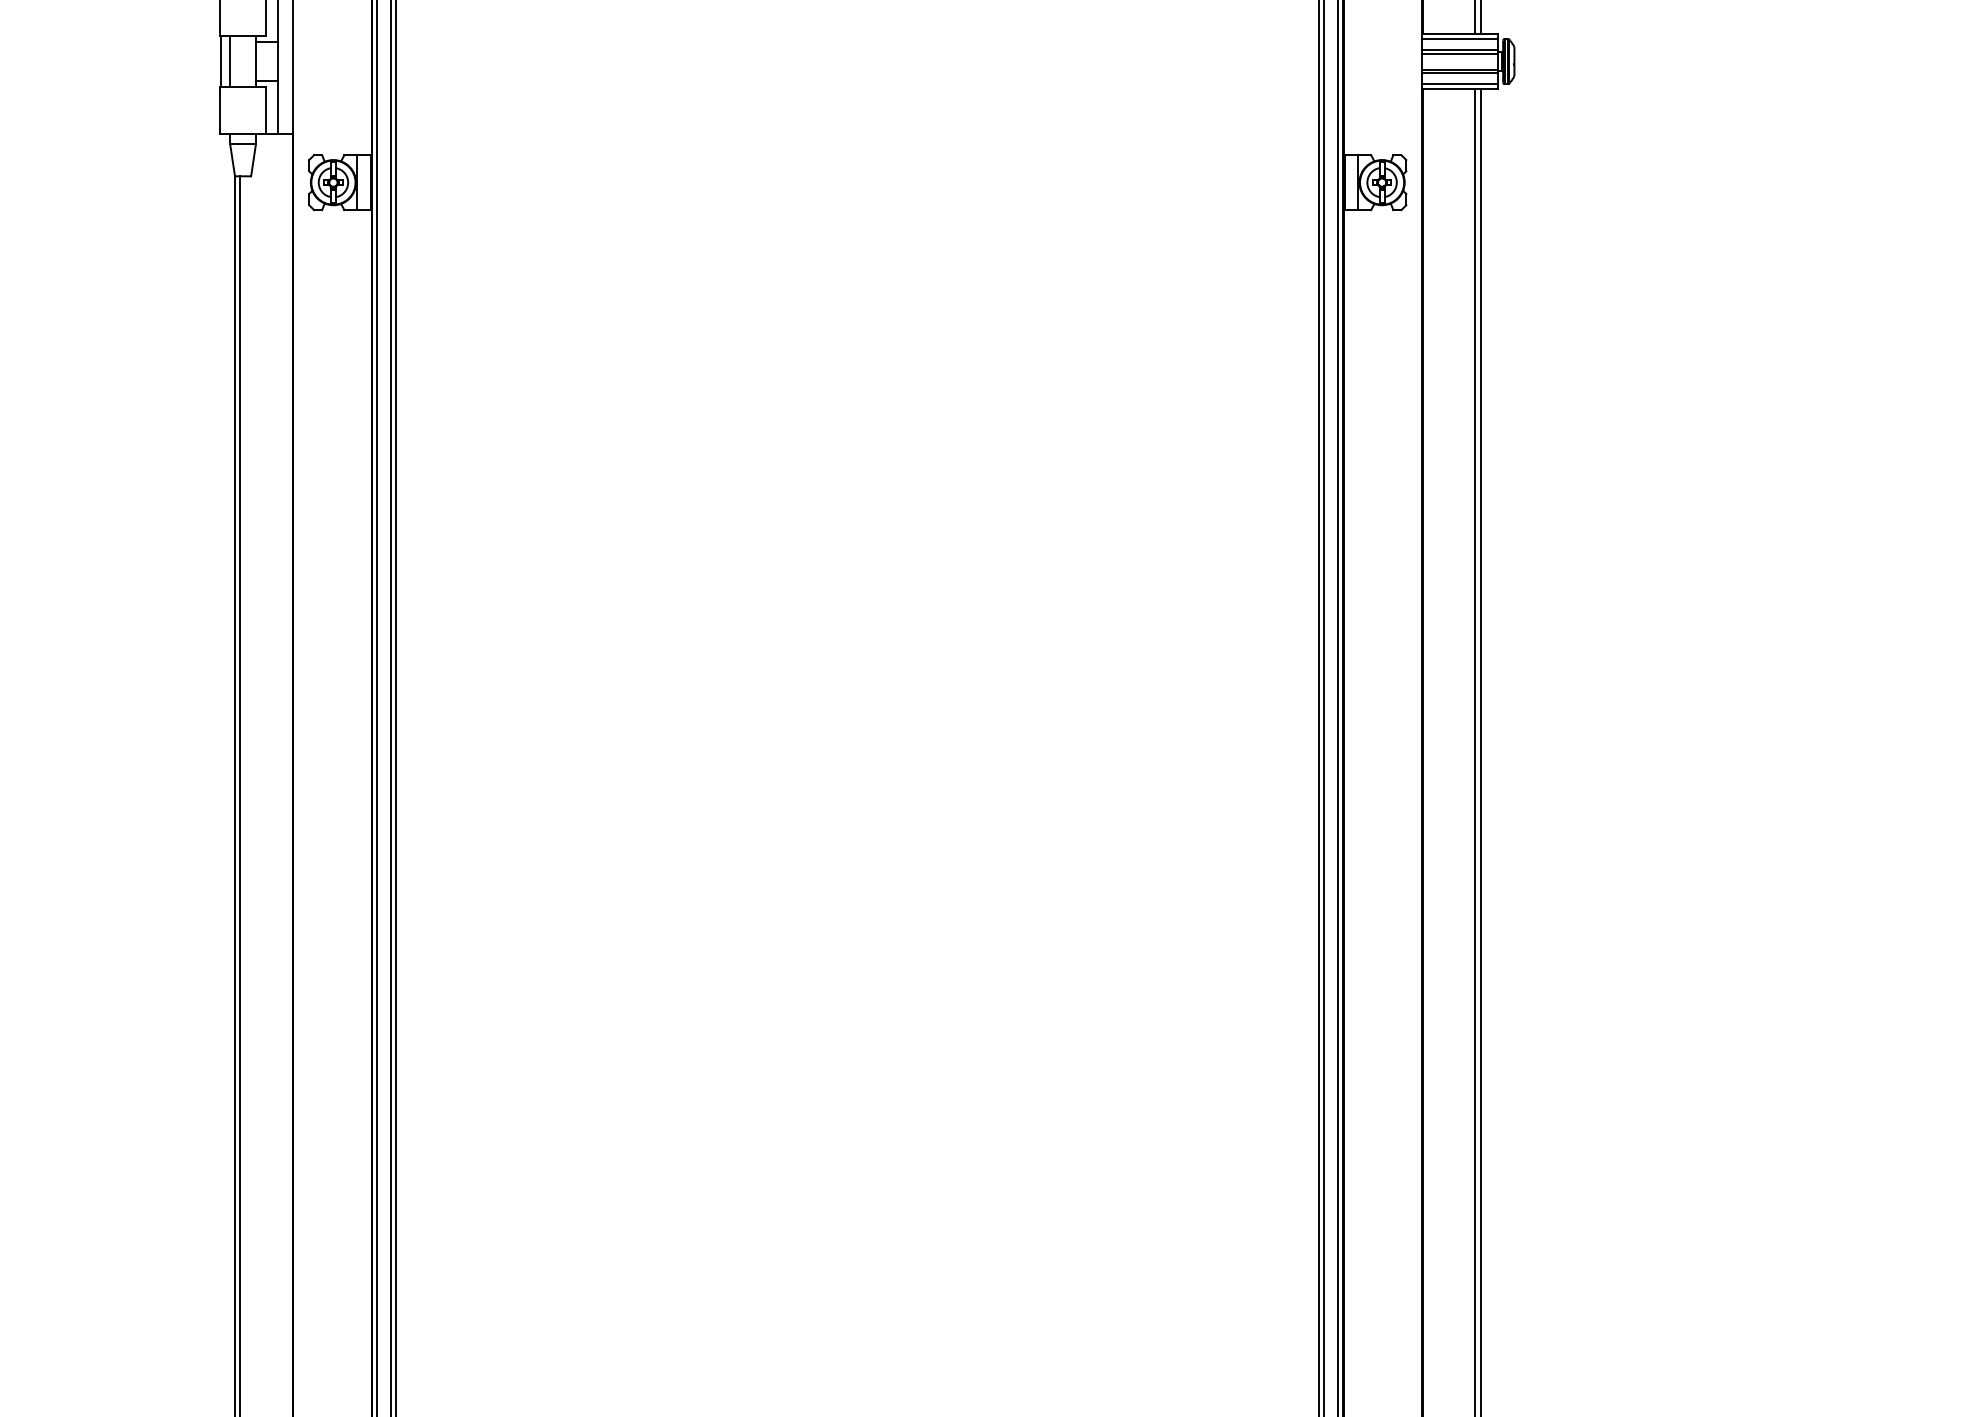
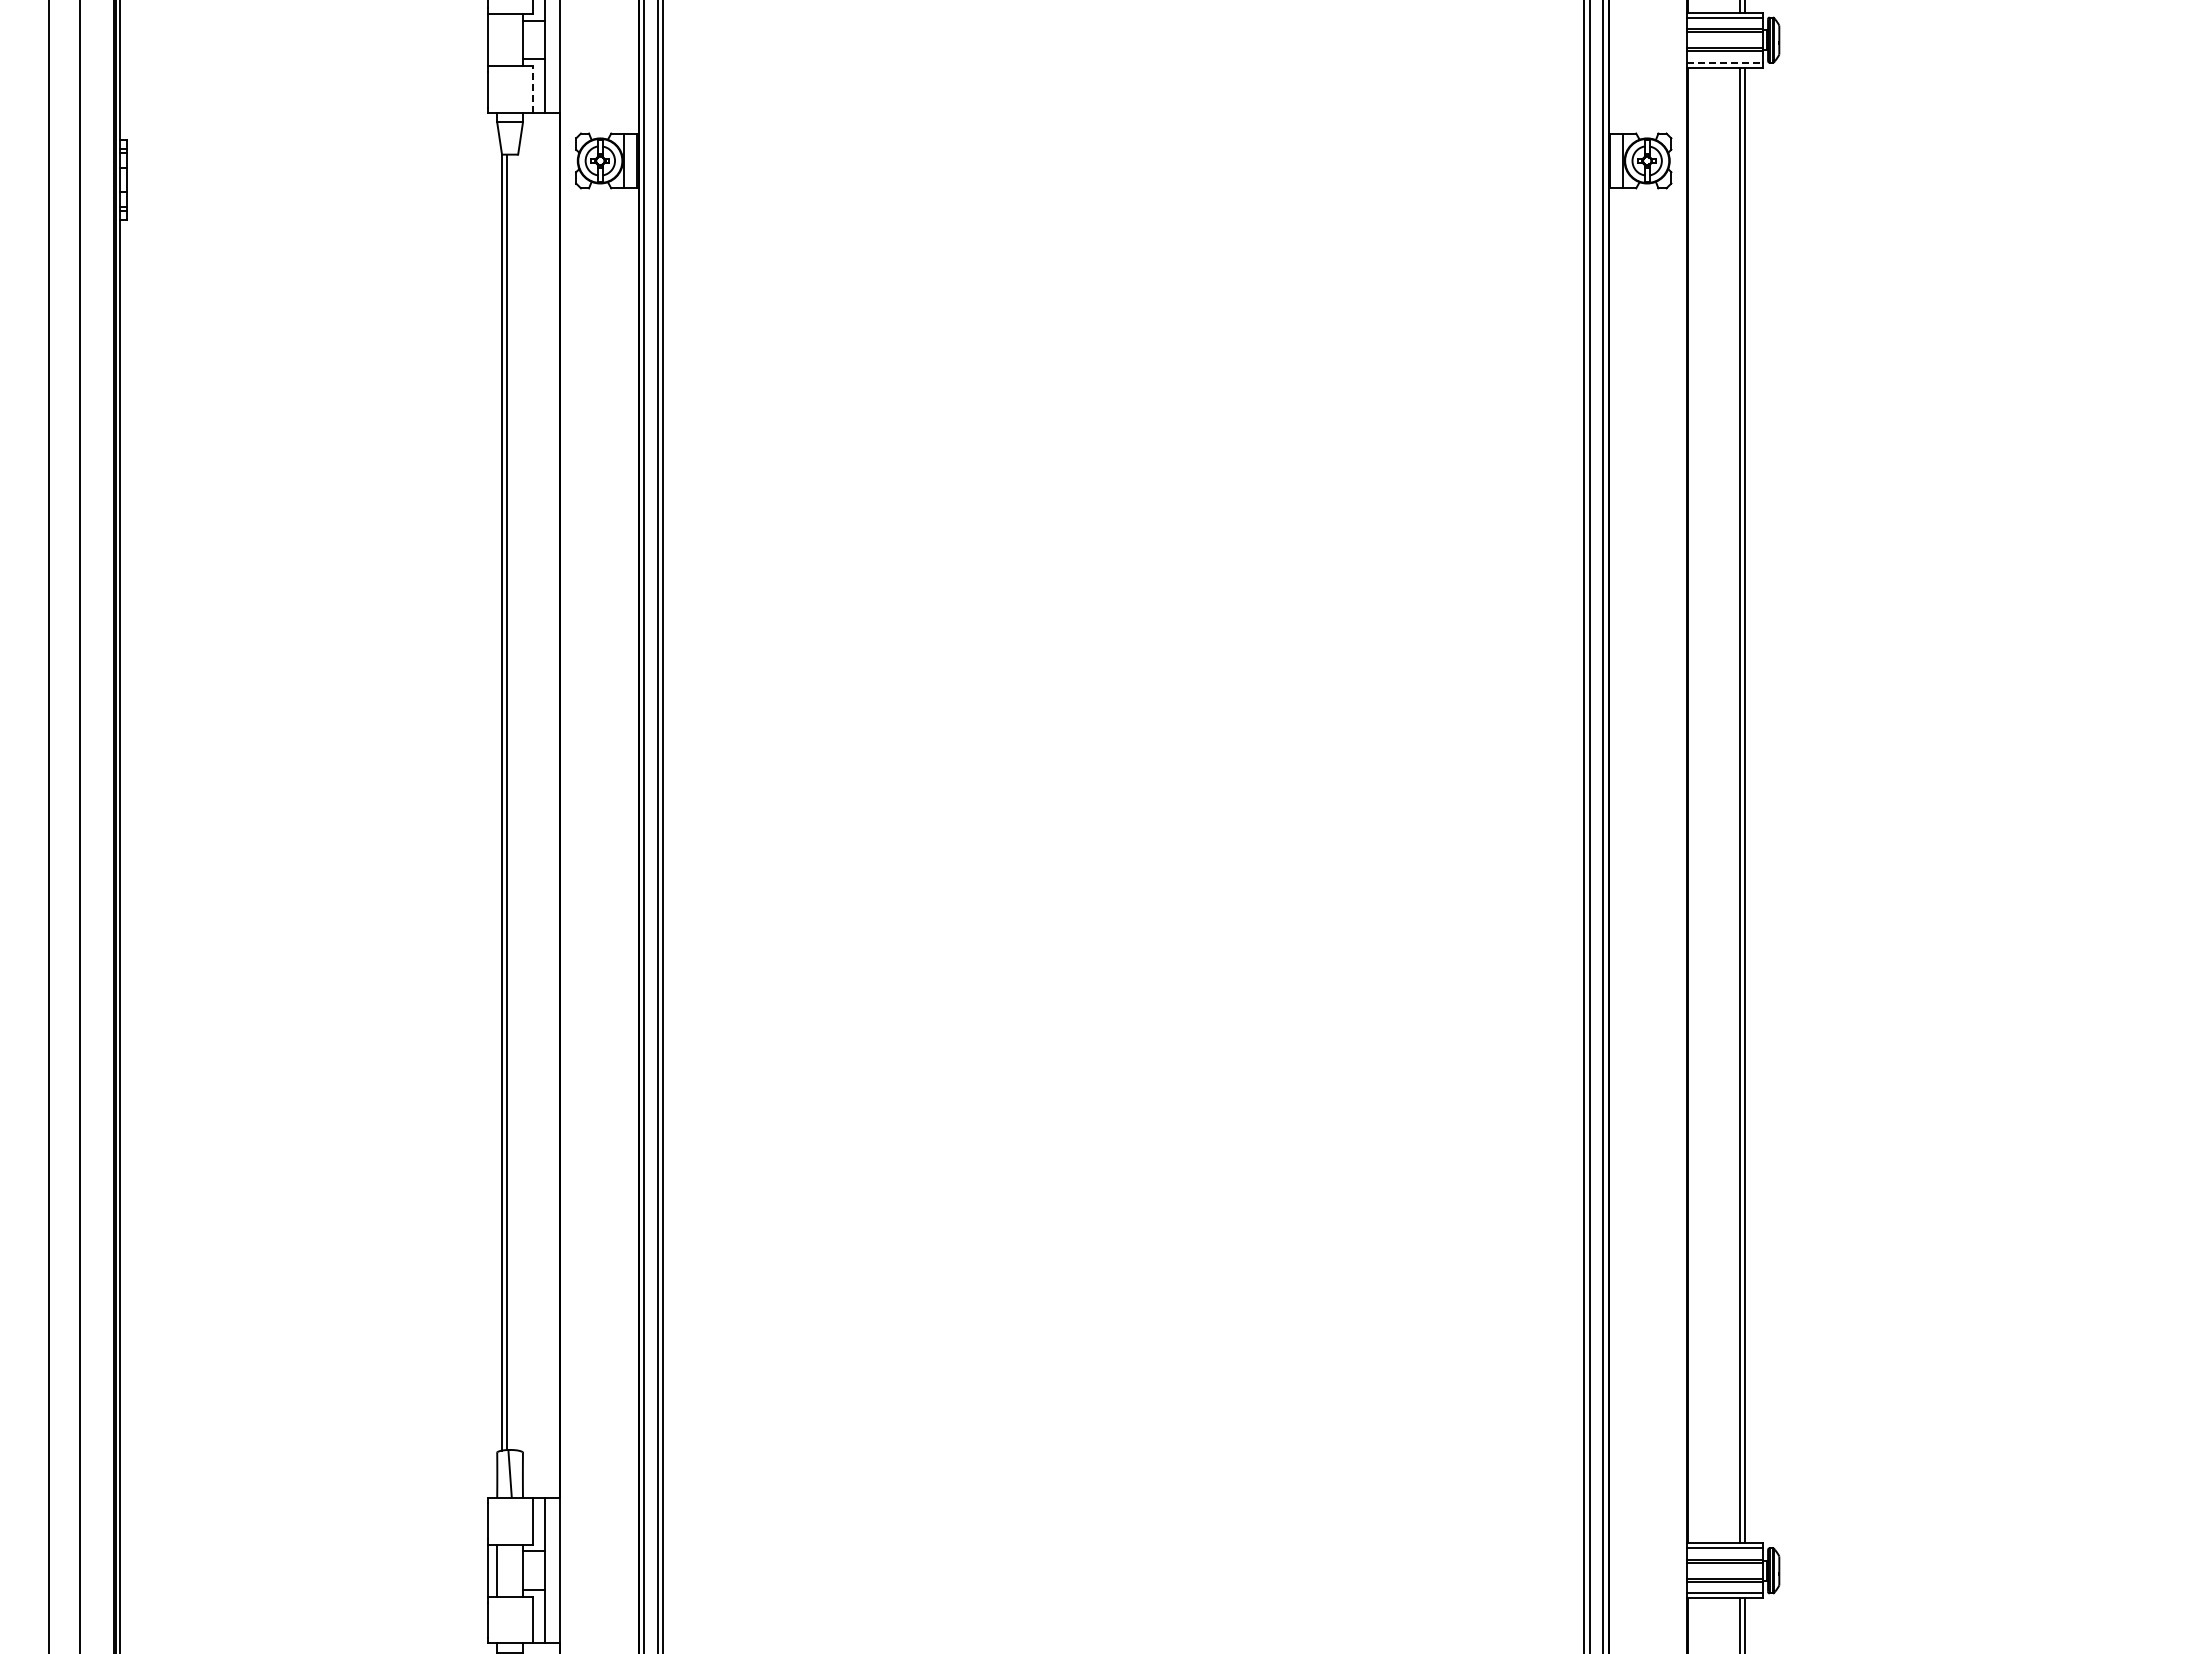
line: (230, 60) -> (497, 39), removed
line: (1460, 84) -> (1725, 62), solid -> dashed
line: (265, 110) -> (532, 88), solid -> dashed

